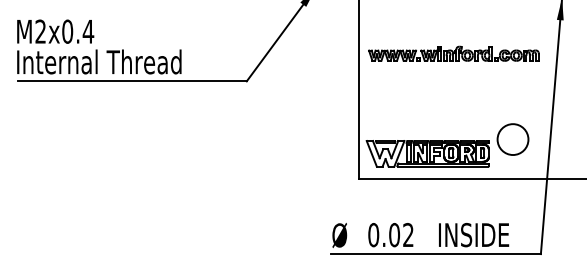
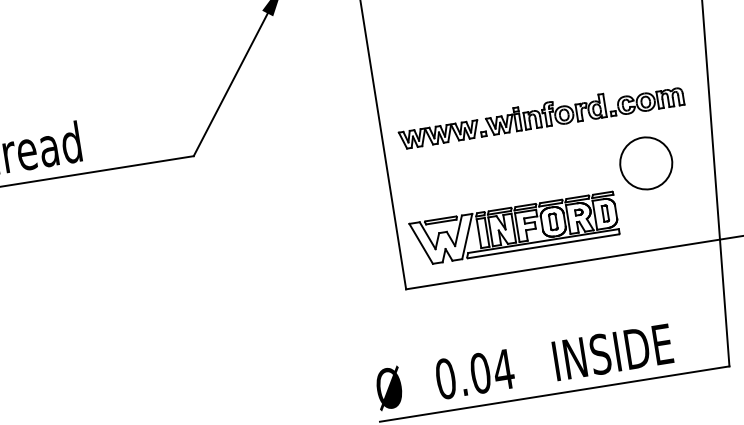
part: (453, 53) -> (540, 115), moved
circle: (512, 139) -> (645, 163), moved
text: (408, 234) -> (503, 368), 0.02 -> 0.04

